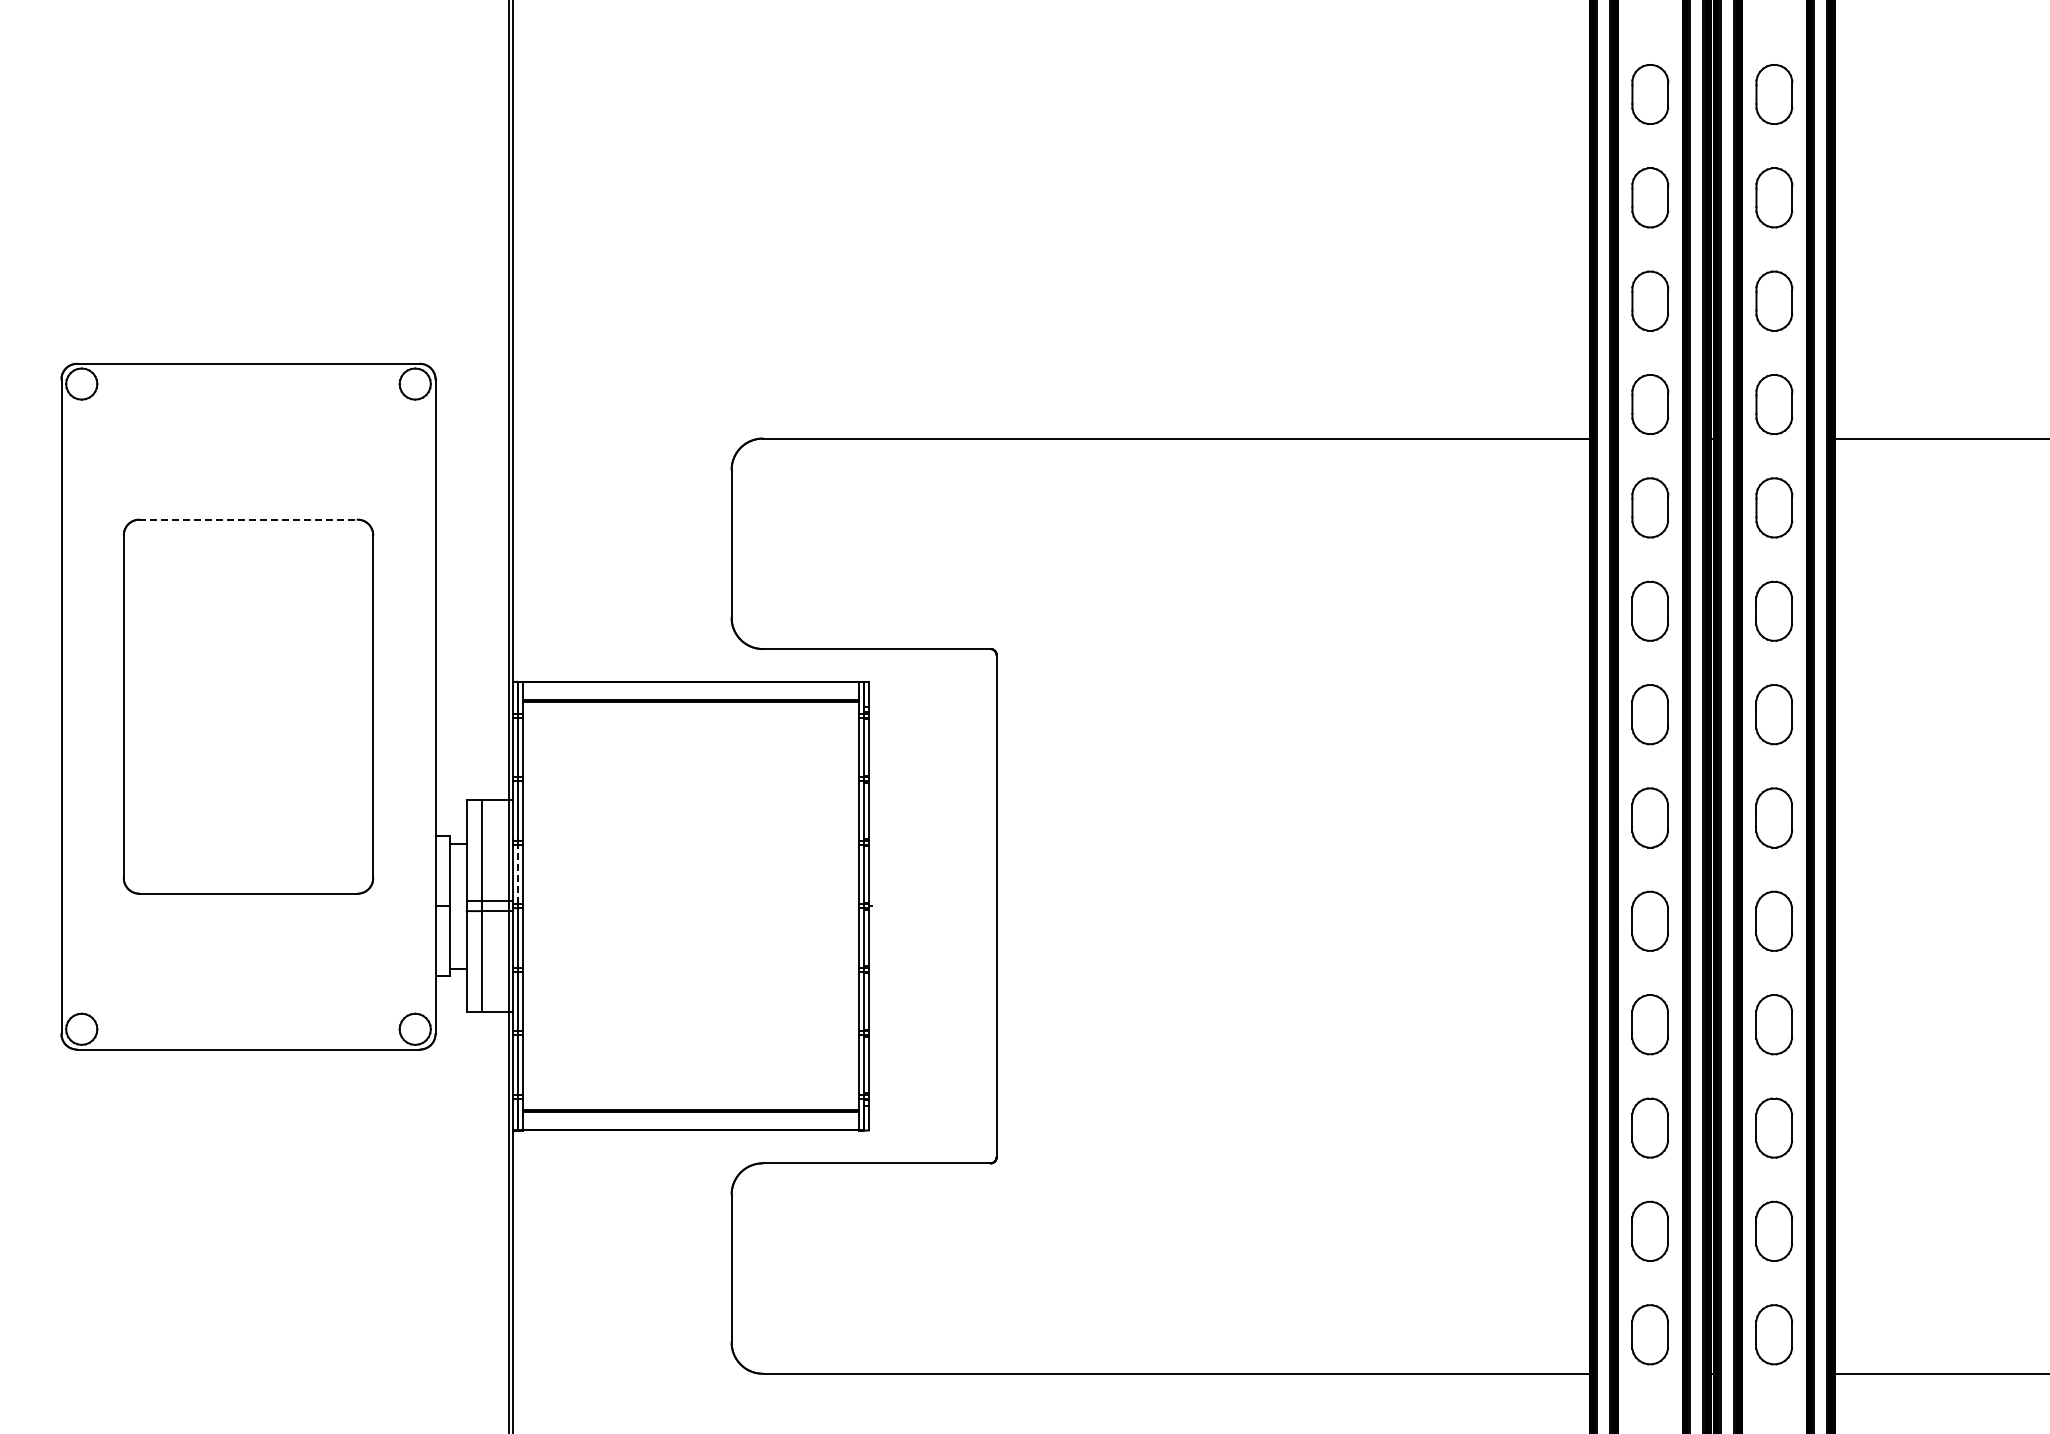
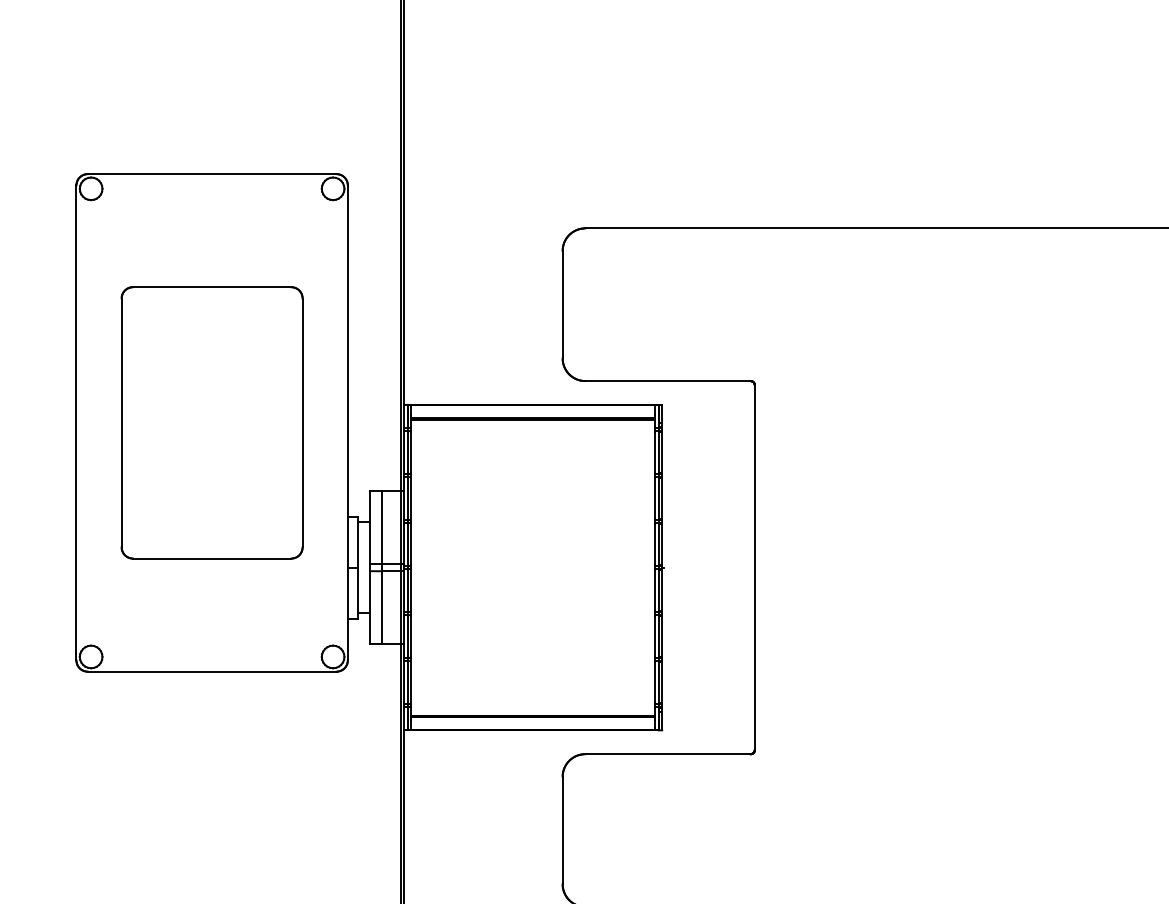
line: (249, 519) -> (212, 287), dashed -> solid
line: (518, 874) -> (408, 544), dashed -> solid

